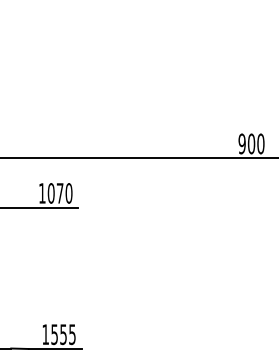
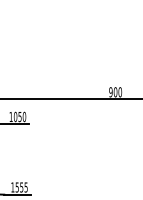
text: (59, 194) -> (19, 117), 1070 -> 1050

